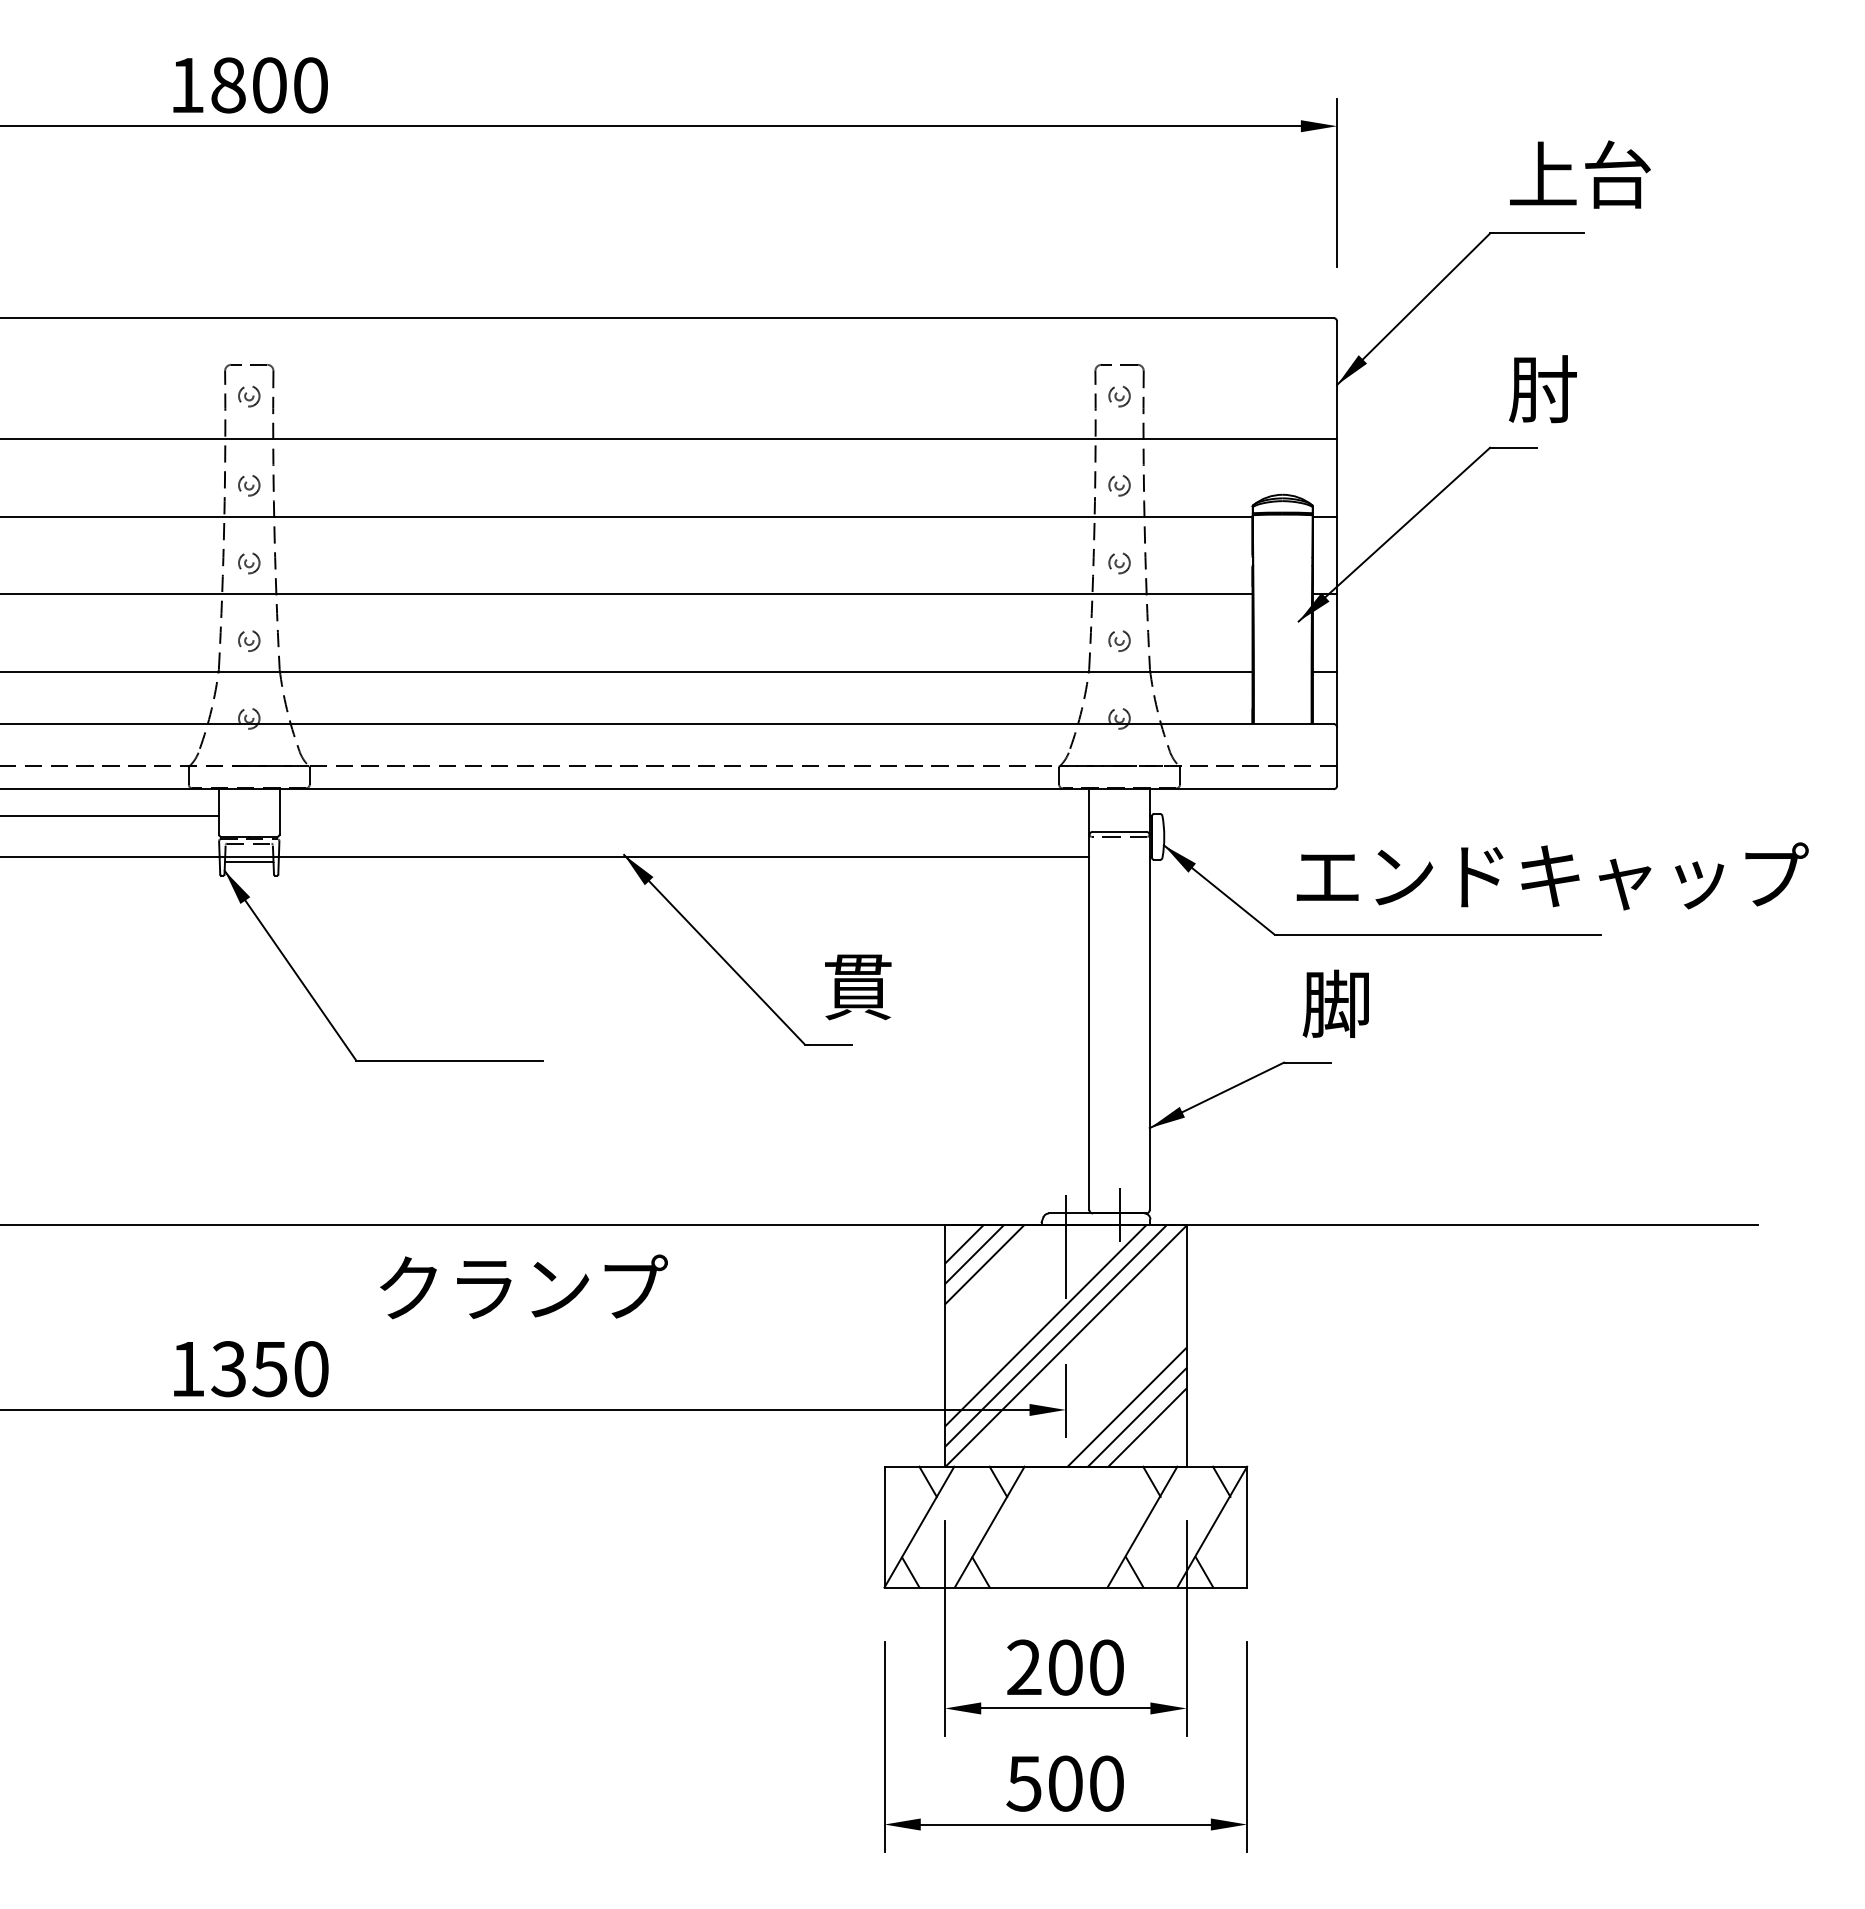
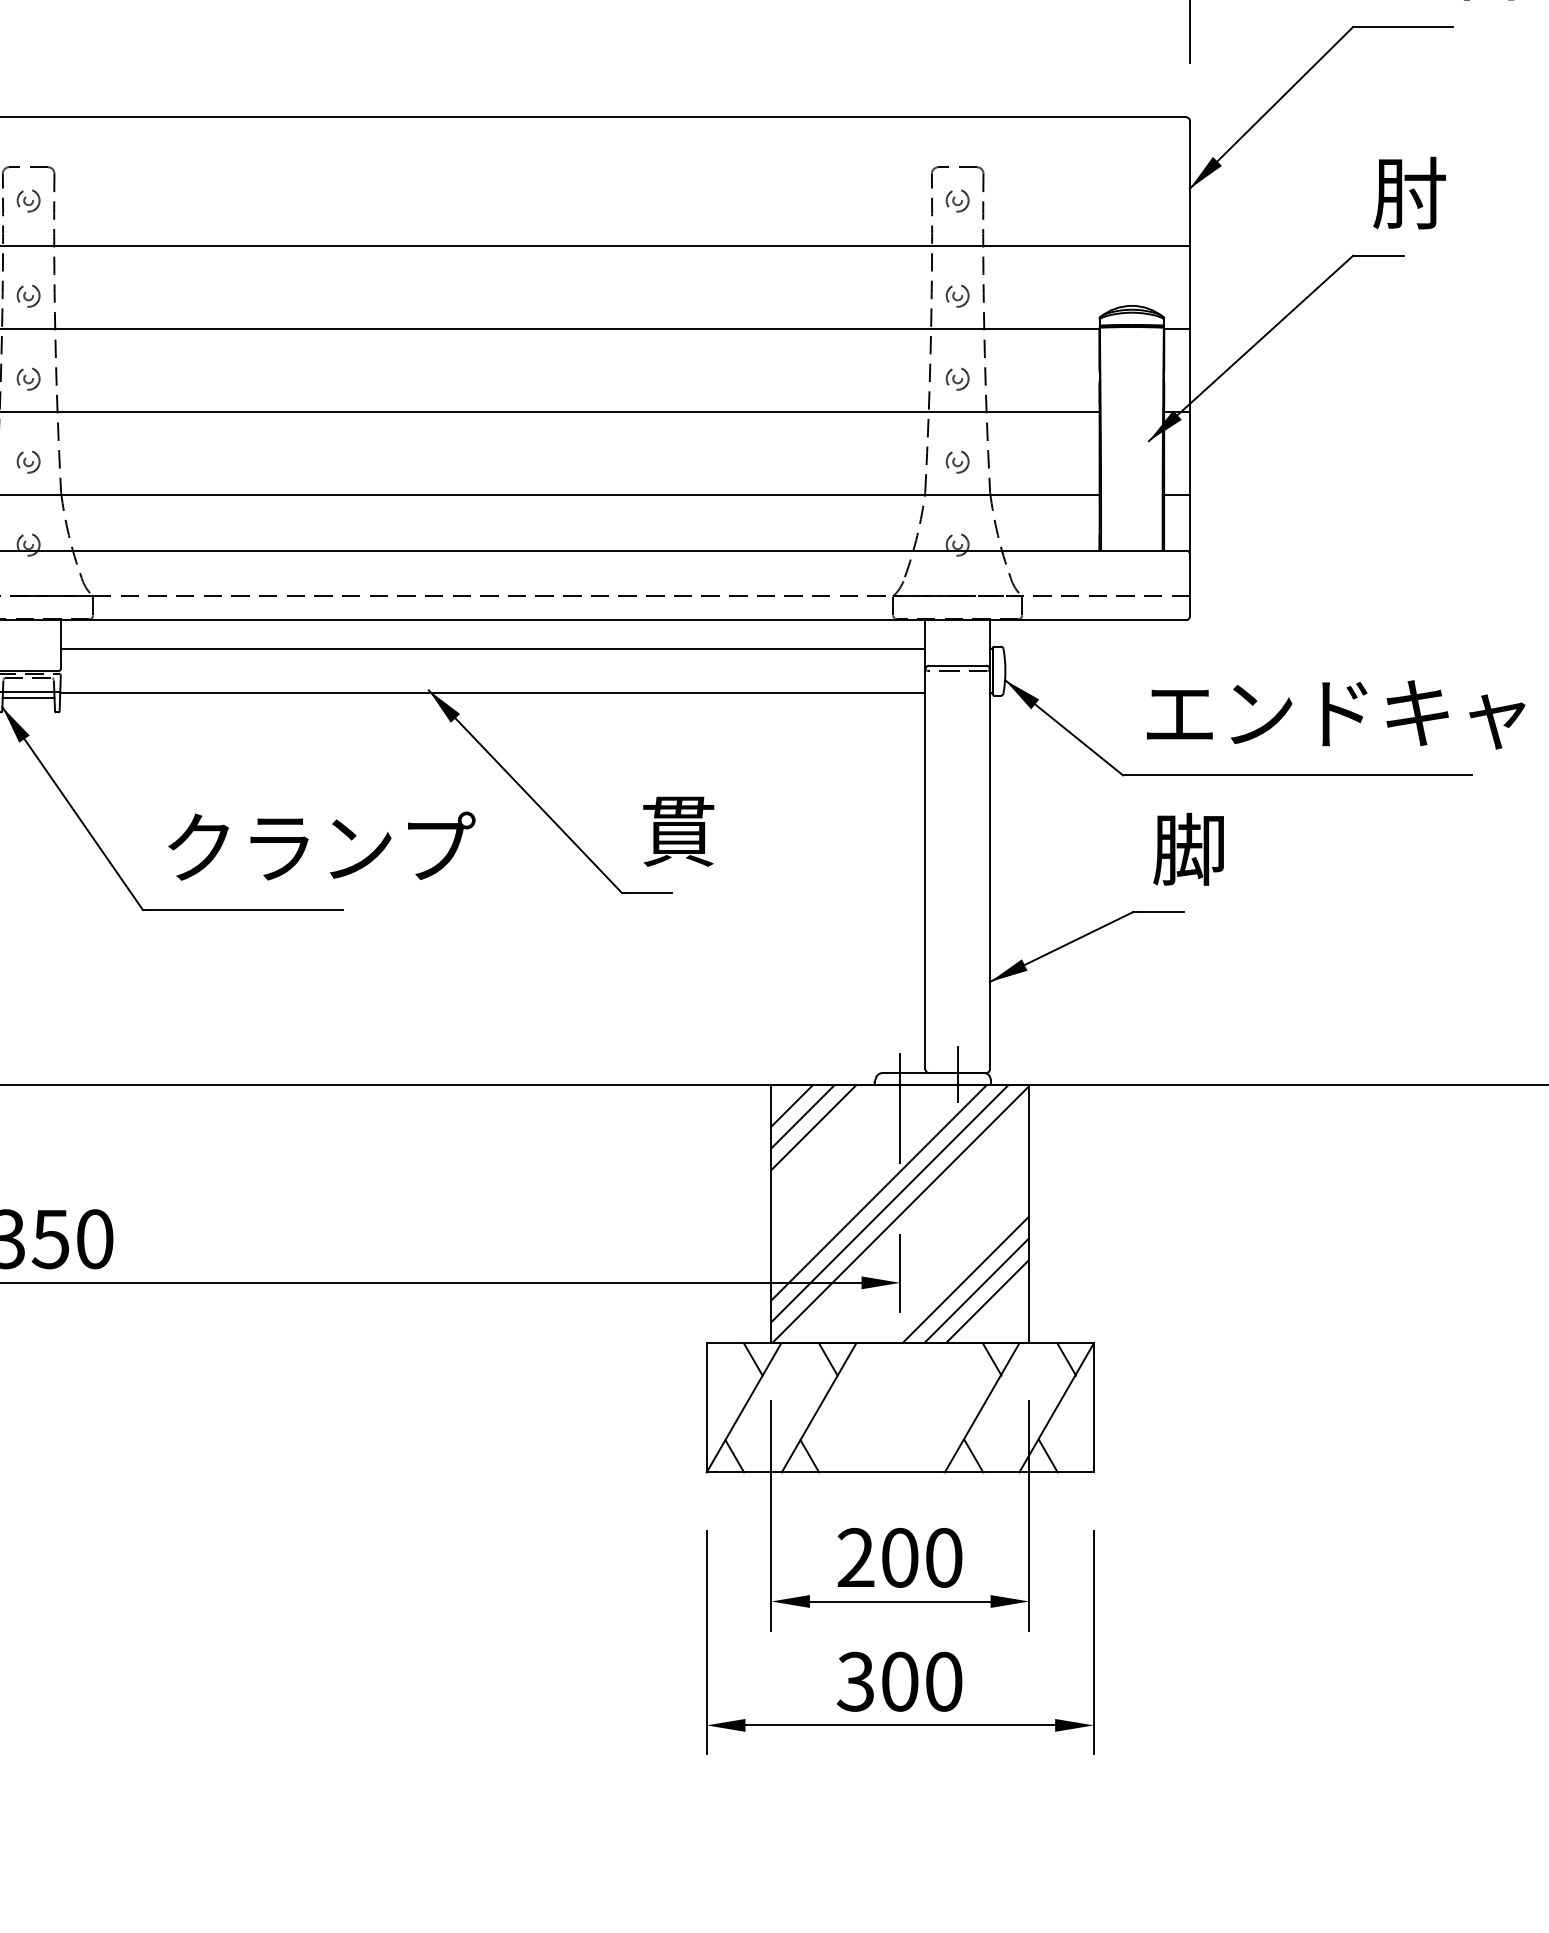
line: (684, 816) -> (493, 649), added
text: (523, 1286) -> (321, 845), moved
text: (1023, 1783) -> (855, 1681), 500 -> 300

